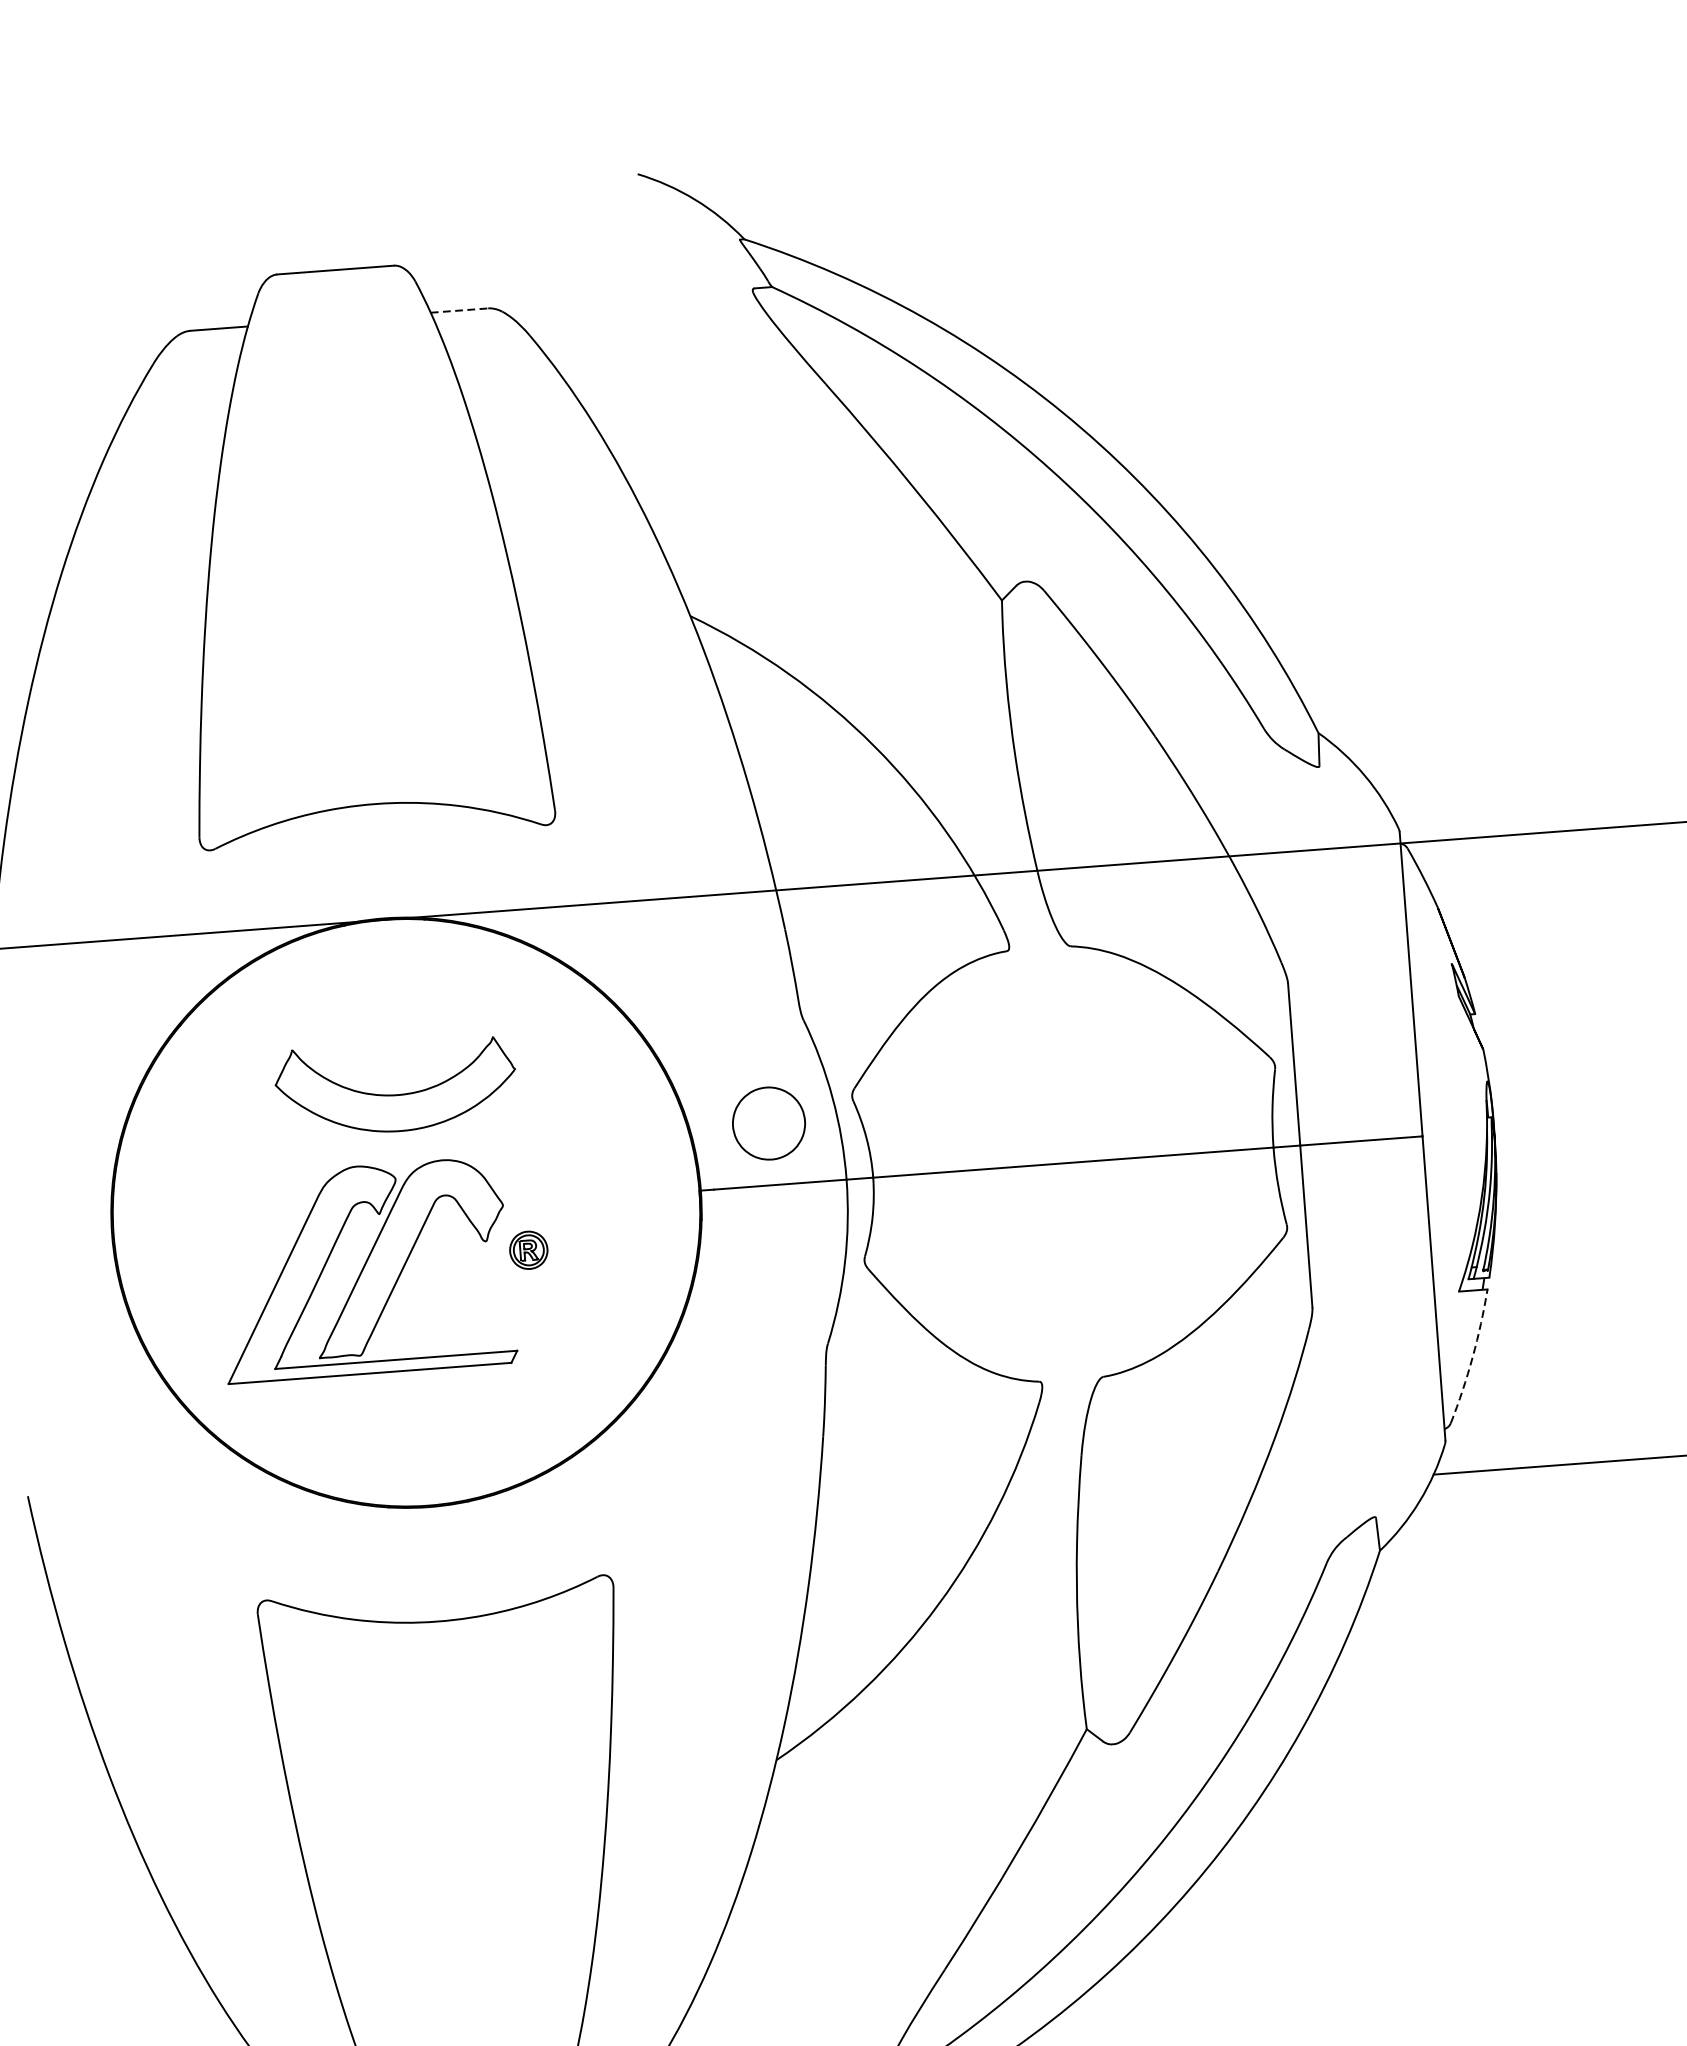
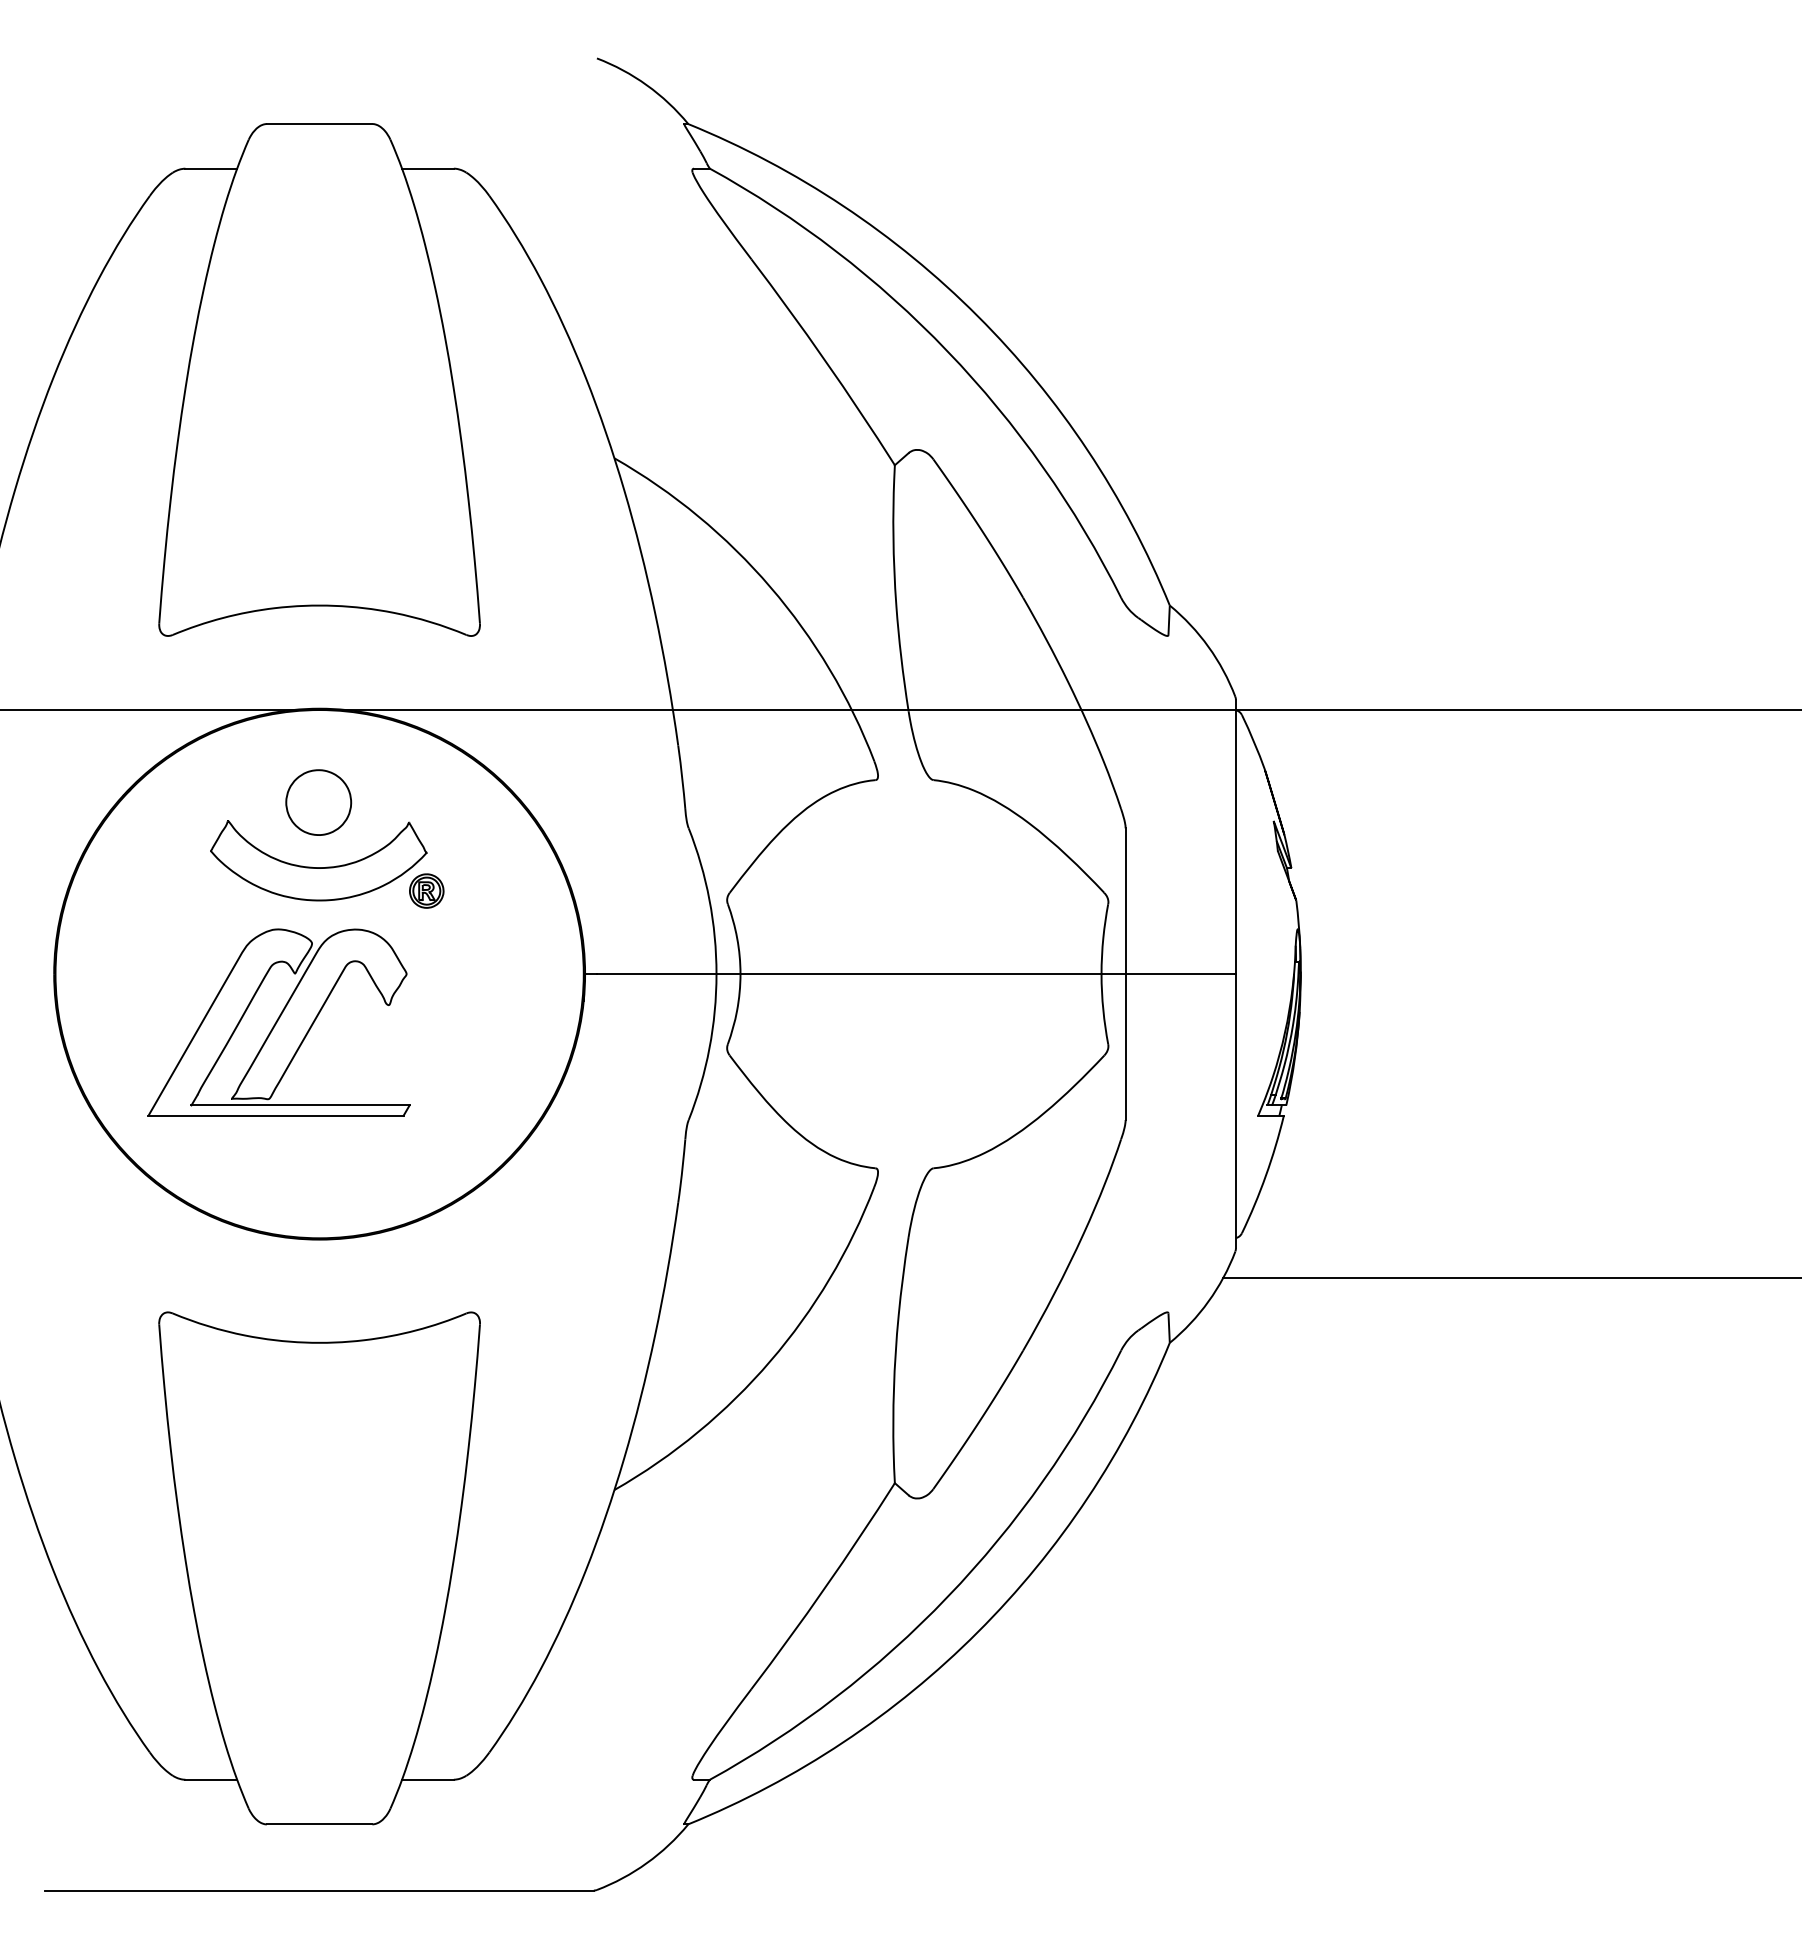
line: (458, 310) -> (427, 168), dashed -> solid
part: (768, 1123) -> (318, 802), moved
part: (528, 1249) -> (426, 890), moved
arc: (1472, 1357) -> (1265, 1175), dashed -> solid

